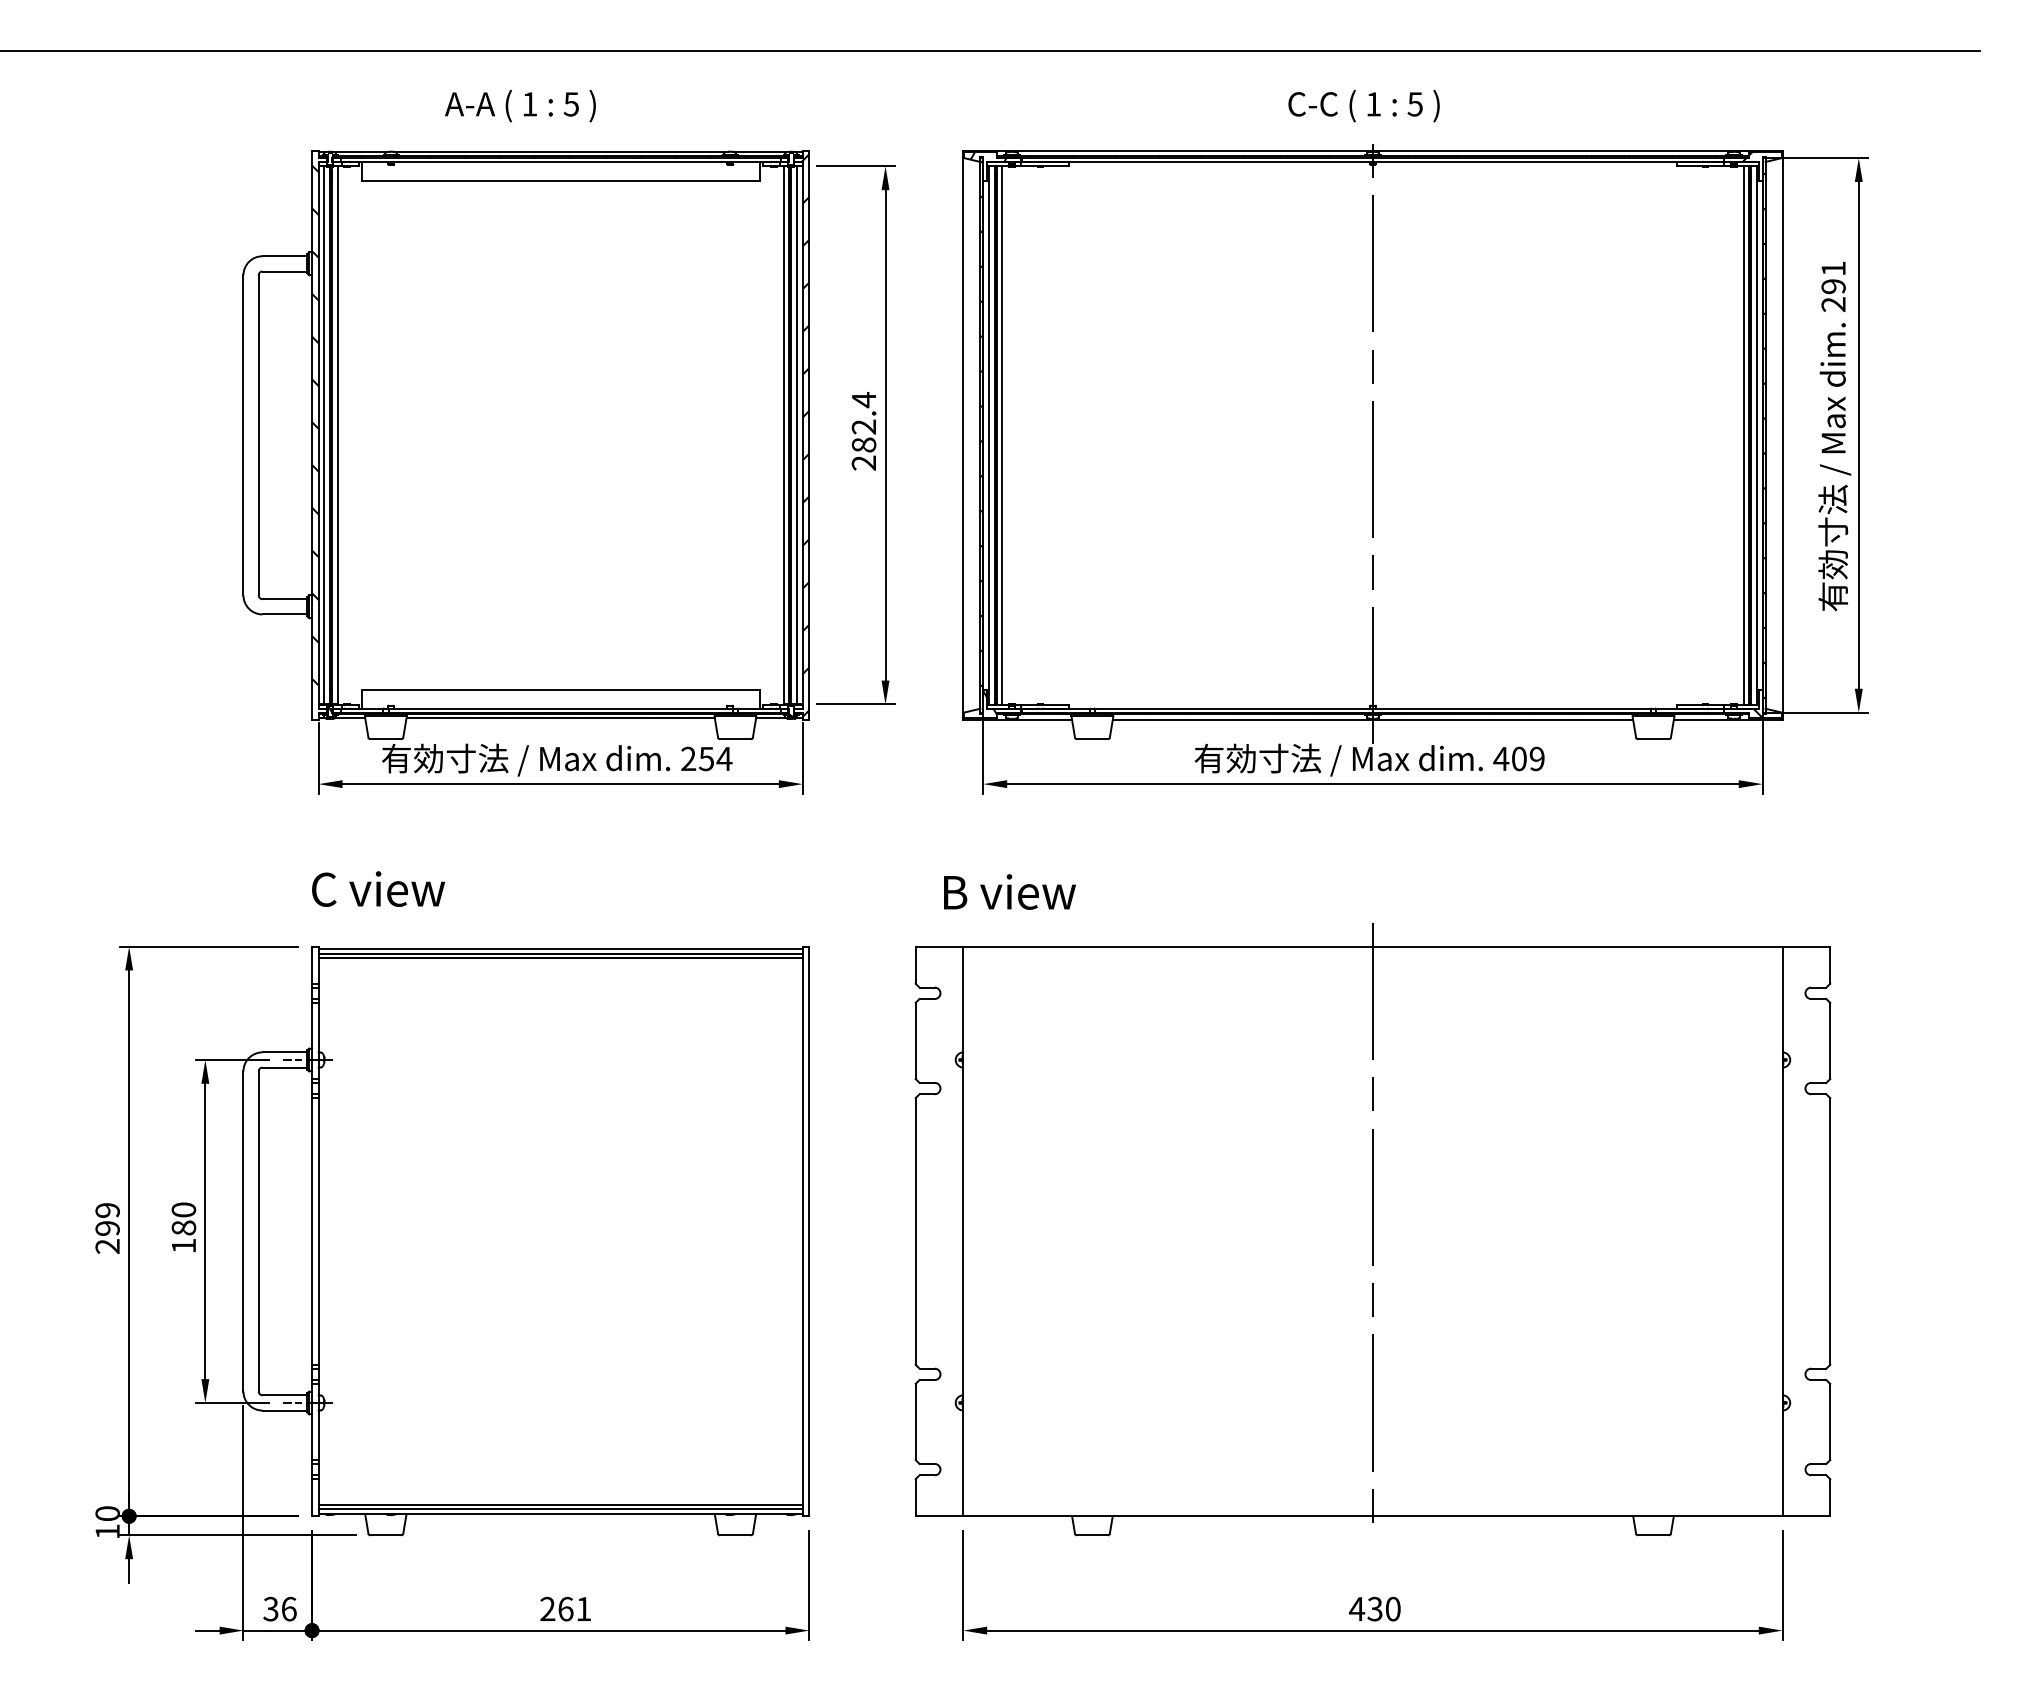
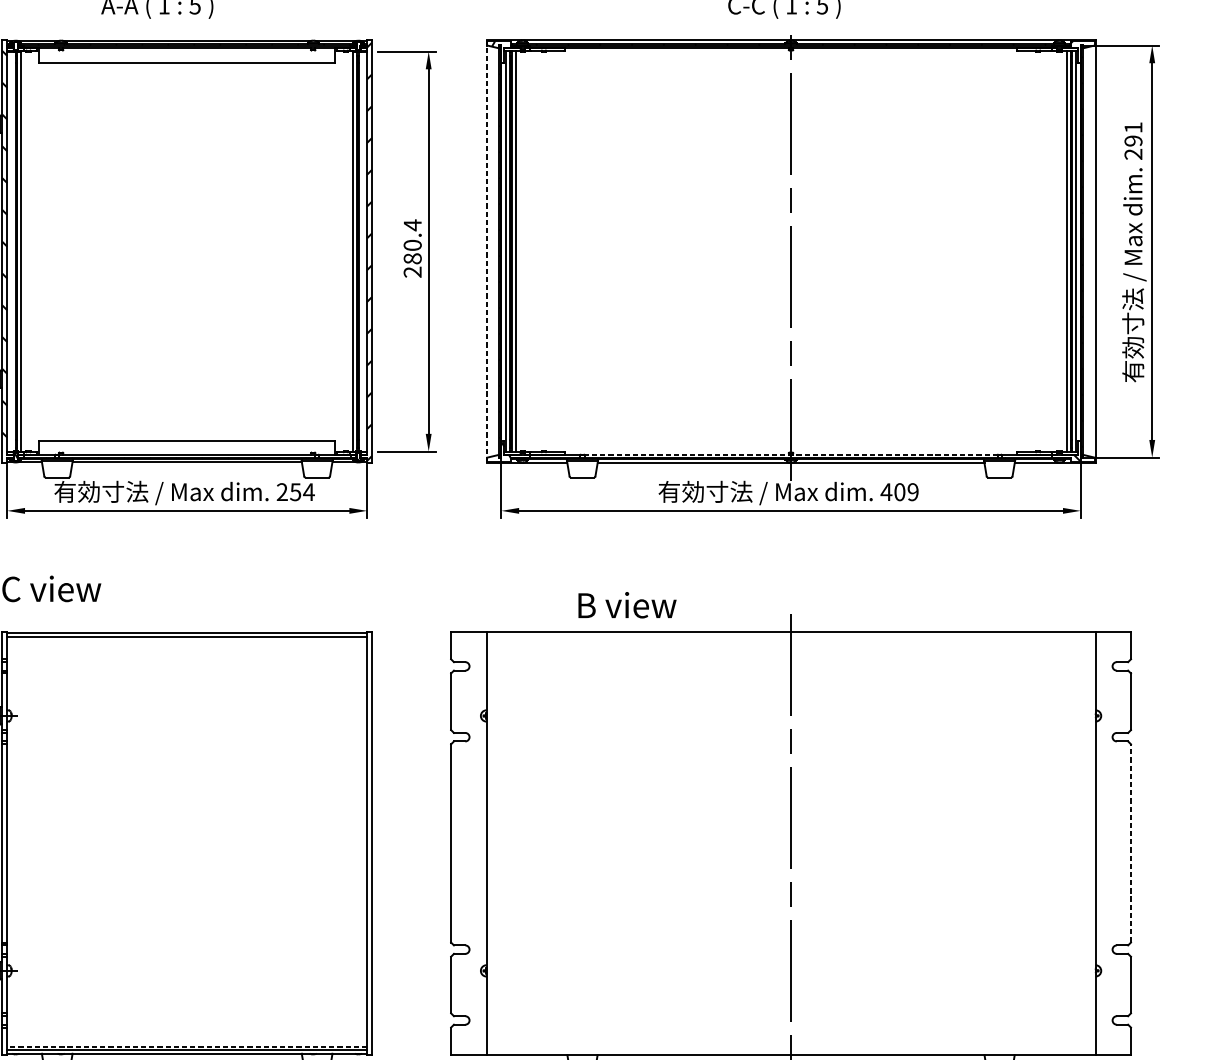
text: (863, 426) -> (412, 245), 282.4 -> 280.4
line: (324, 434) -> (11, 250), removed
line: (796, 434) -> (362, 250), removed
line: (963, 435) -> (486, 251), solid -> dashed
line: (1372, 708) -> (790, 454), solid -> dashed
text: (1009, 891) -> (627, 604), moved
line: (560, 958) -> (187, 640), removed
line: (1830, 1230) -> (1131, 842), solid -> dashed
line: (560, 1504) -> (187, 1046), solid -> dashed

